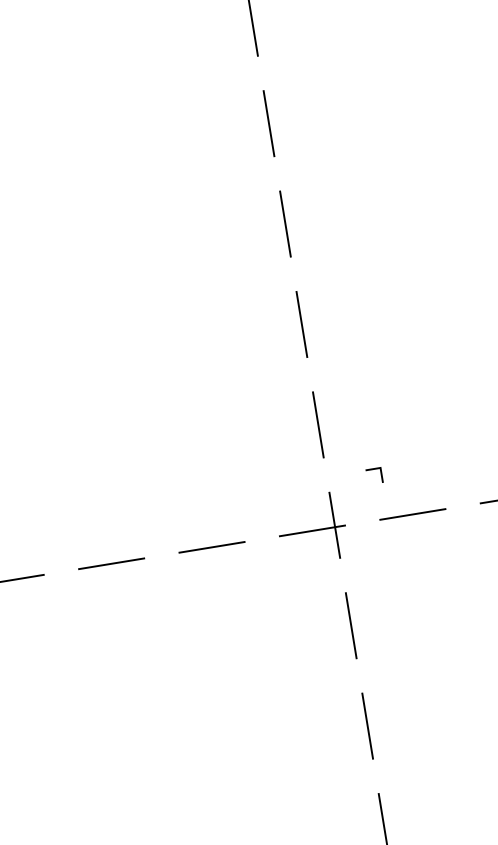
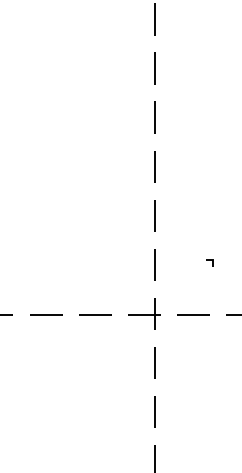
part: (373, 474) -> (209, 262), moved

